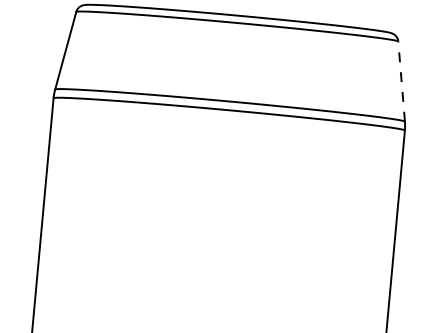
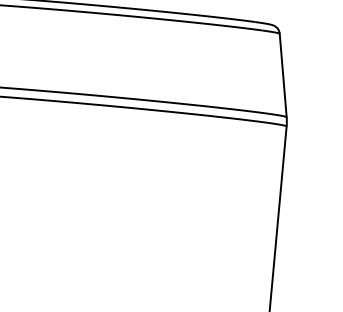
line: (401, 81) -> (283, 75), dashed -> solid

